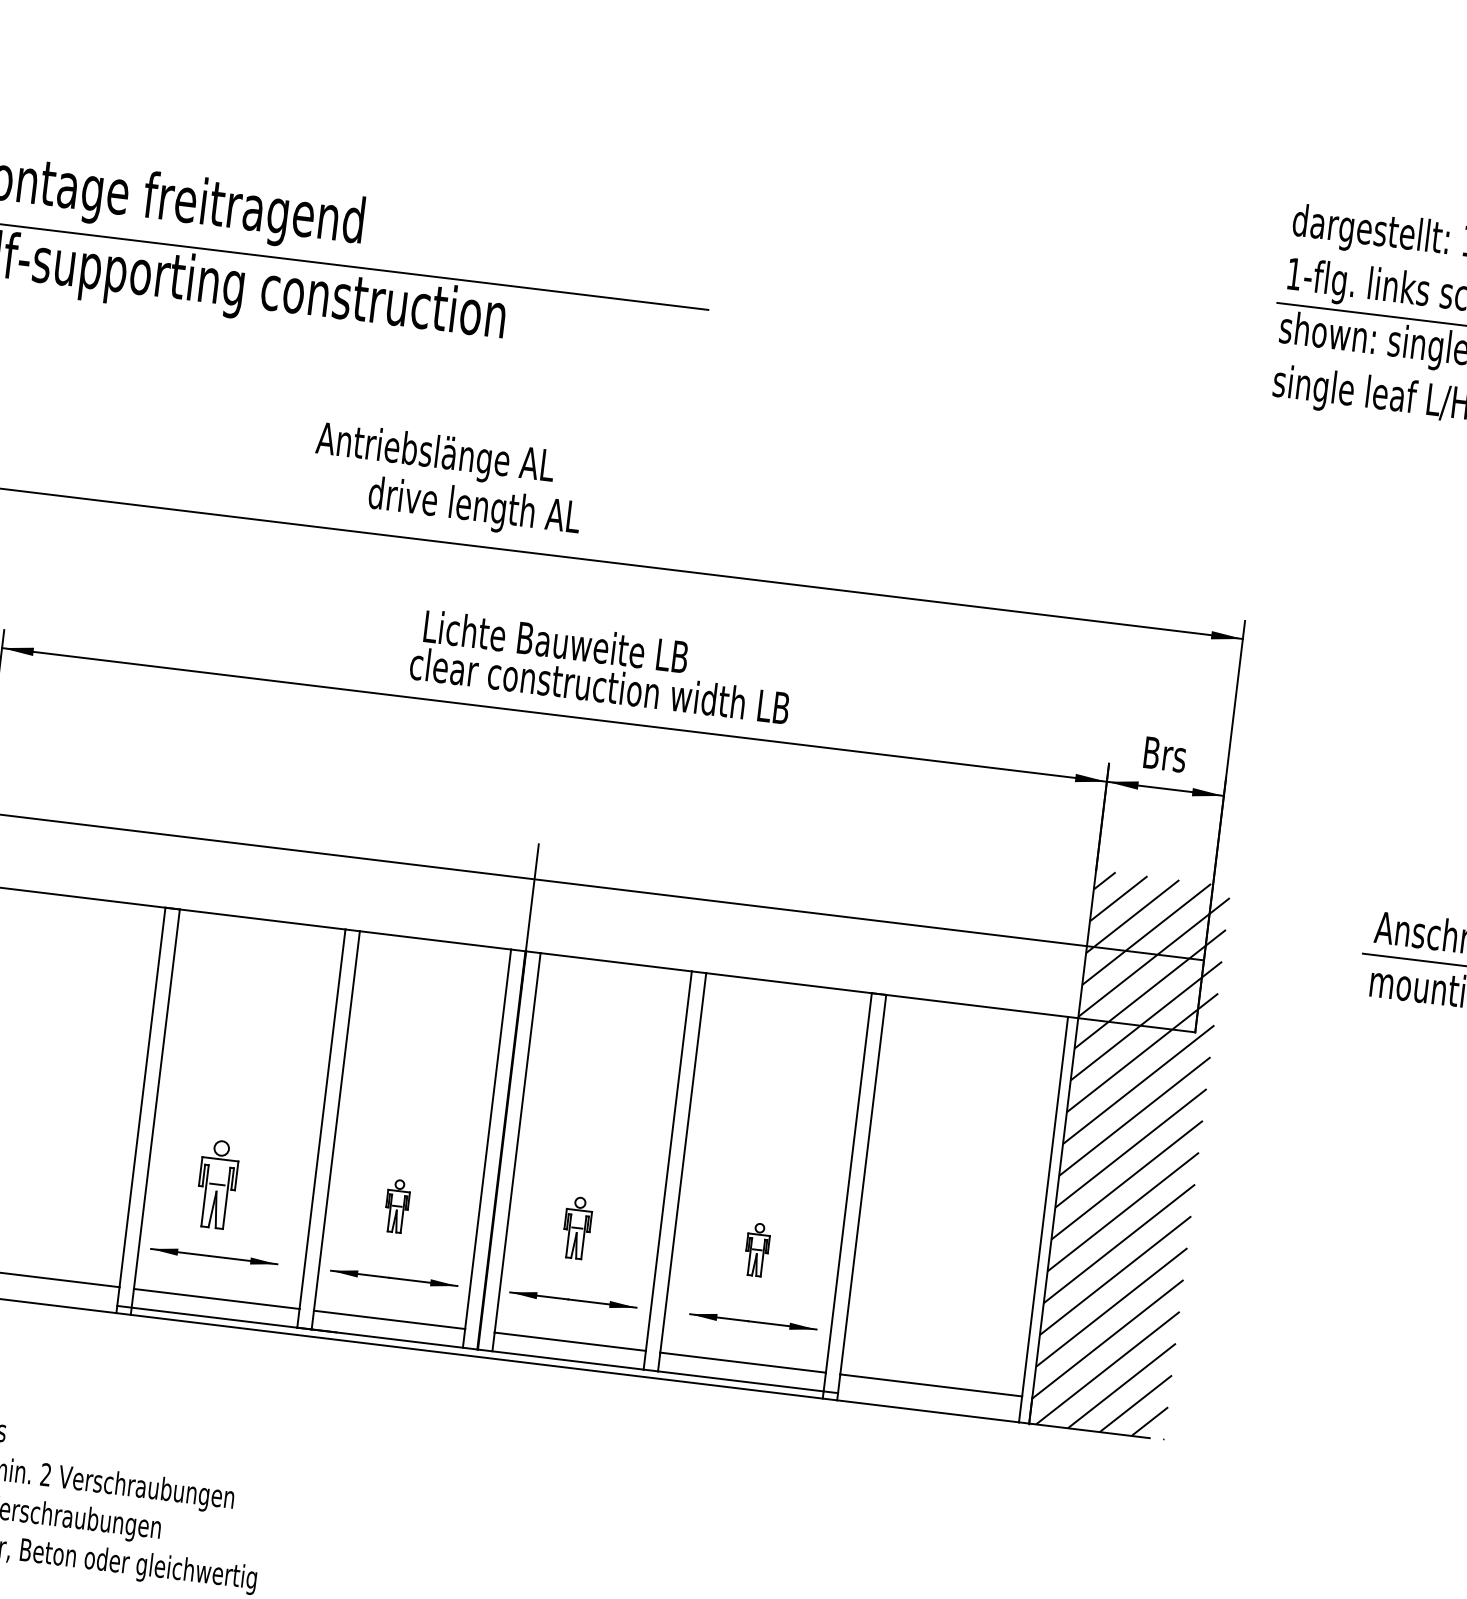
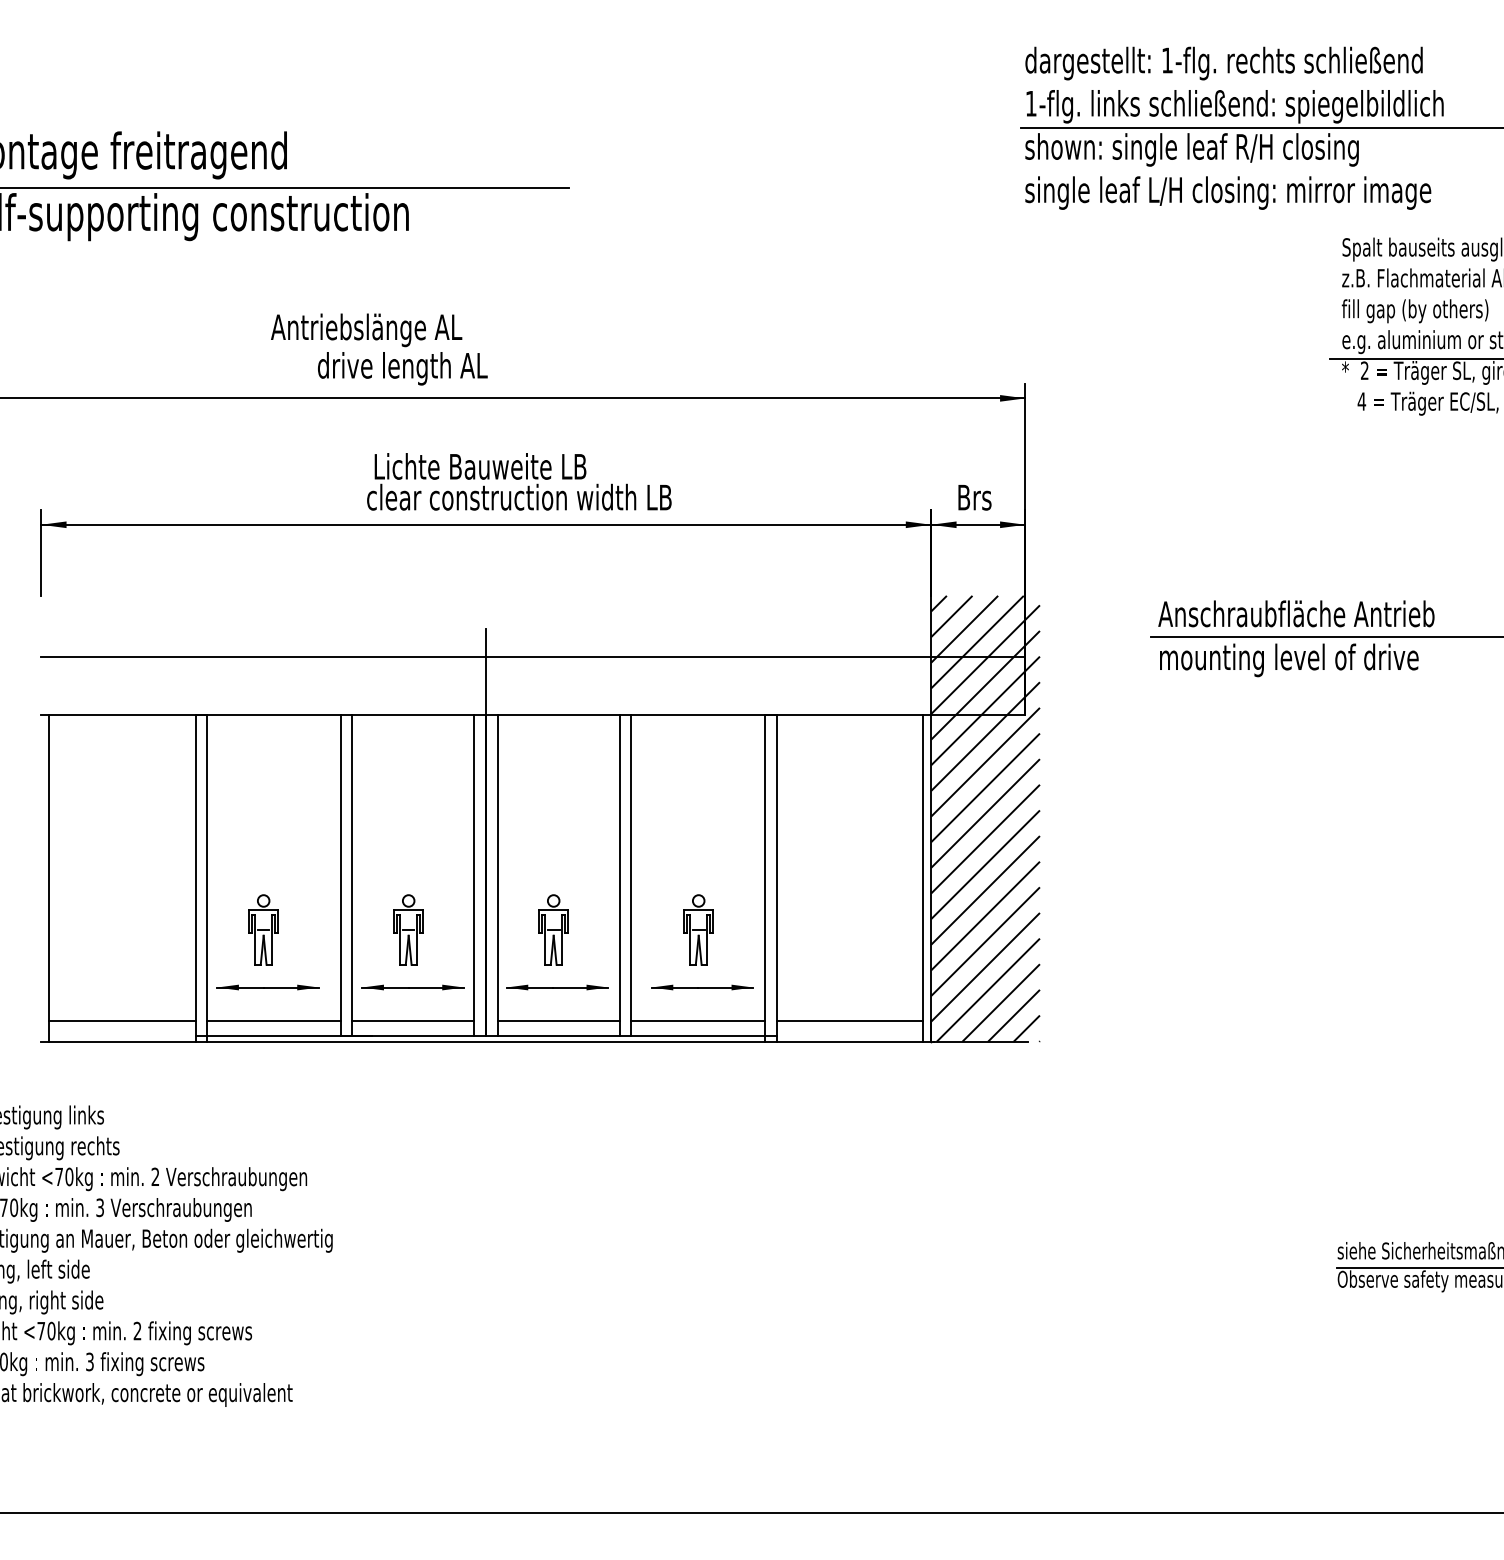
part: (397, 1205) -> (408, 929), size x1.67
part: (577, 1227) -> (553, 929), size x1.43
part: (757, 1249) -> (698, 929), size x1.67

